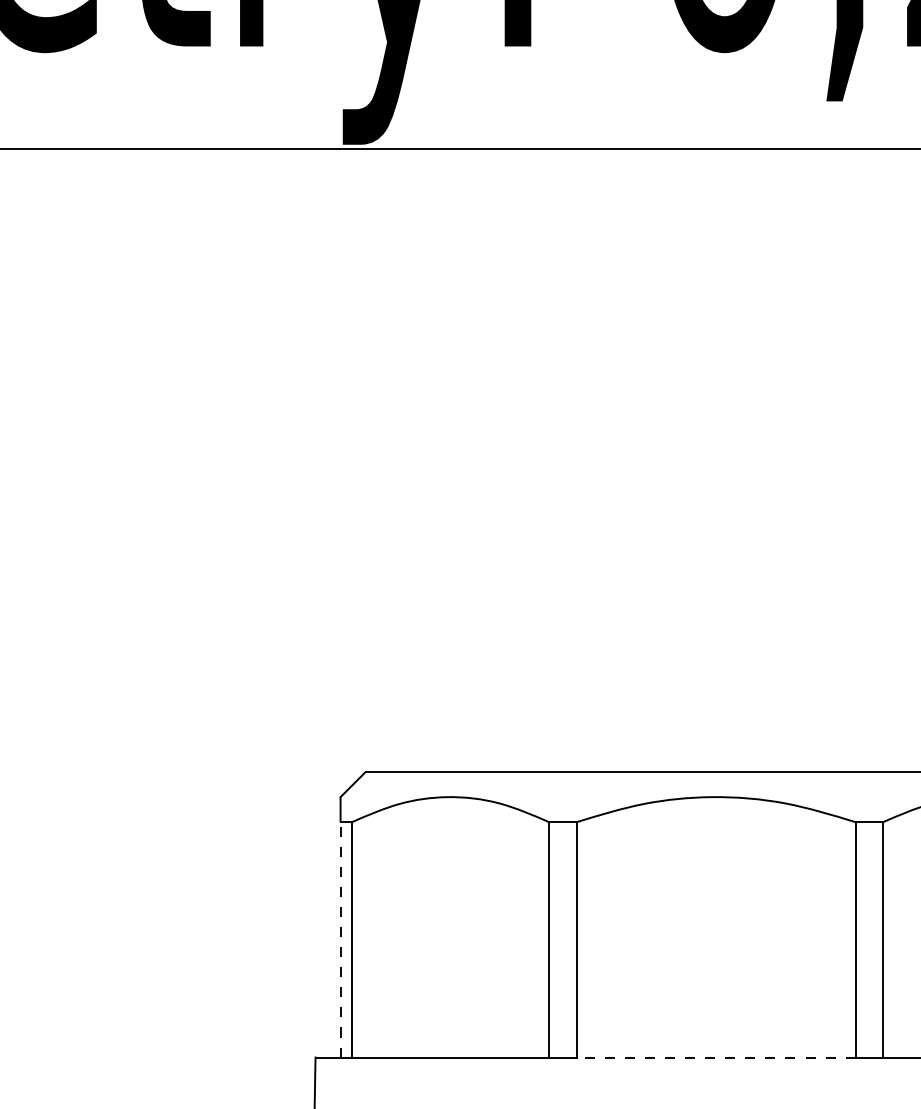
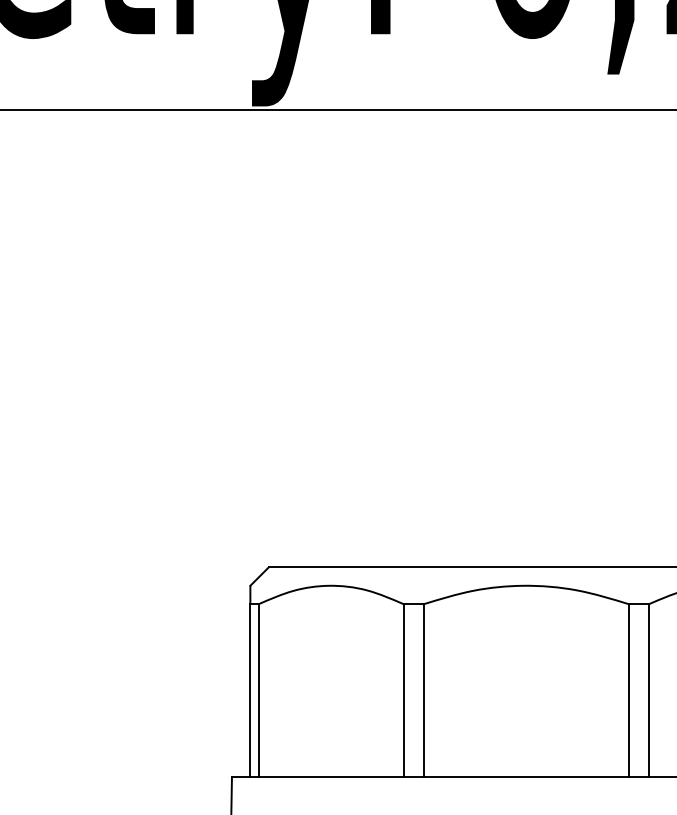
line: (340, 939) -> (250, 690), dashed -> solid
line: (714, 1058) -> (525, 777), dashed -> solid

